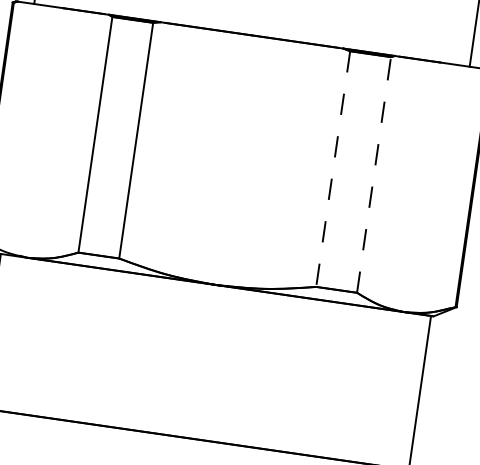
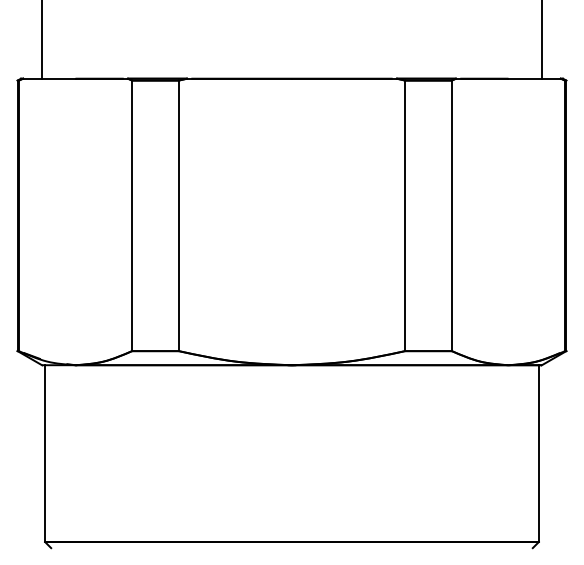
line: (333, 169) -> (405, 216), dashed -> solid
line: (373, 174) -> (451, 215), dashed -> solid

